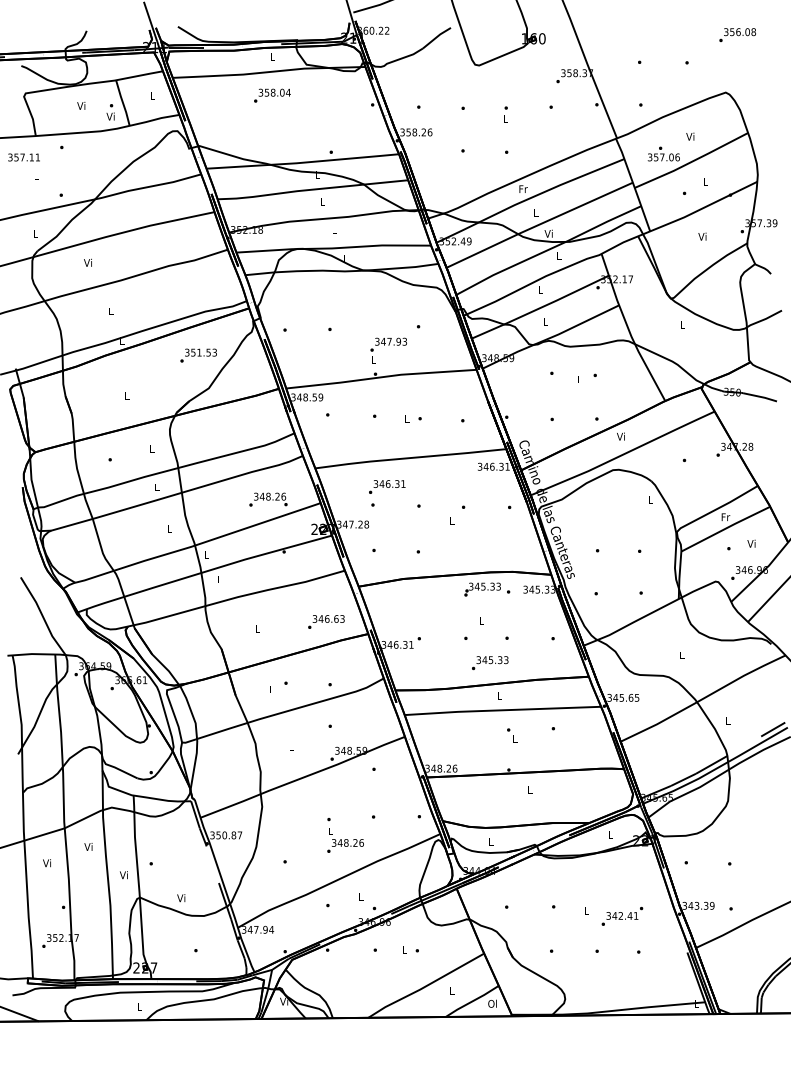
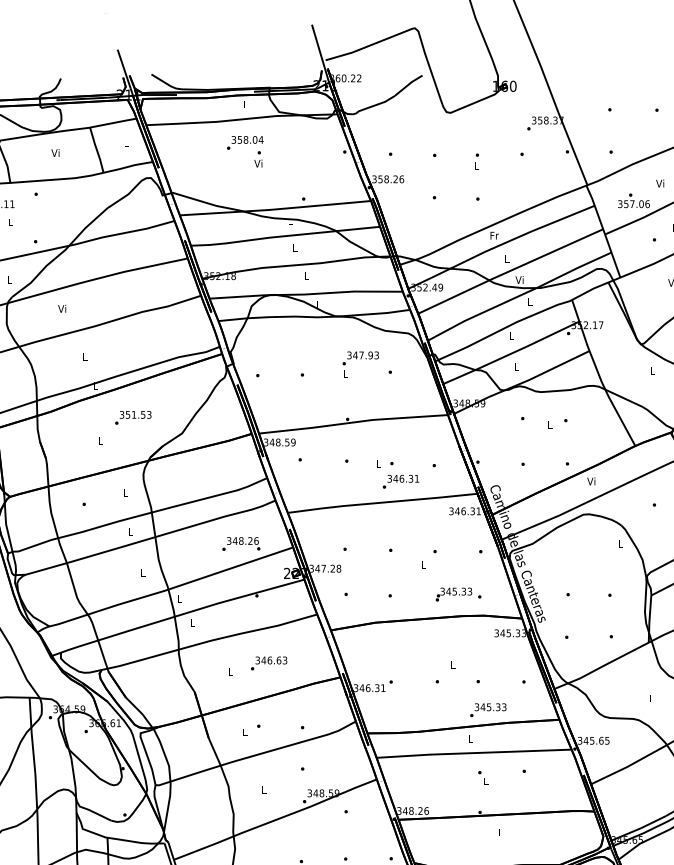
text: (110, 112) -> (258, 159), moved
text: (388, 350) -> (360, 364), moved
text: (198, 355) -> (133, 417), moved
text: (387, 486) -> (401, 481), moved
text: (487, 589) -> (458, 594), moved
text: (326, 621) -> (269, 662), moved
text: (490, 663) -> (488, 710), moved

